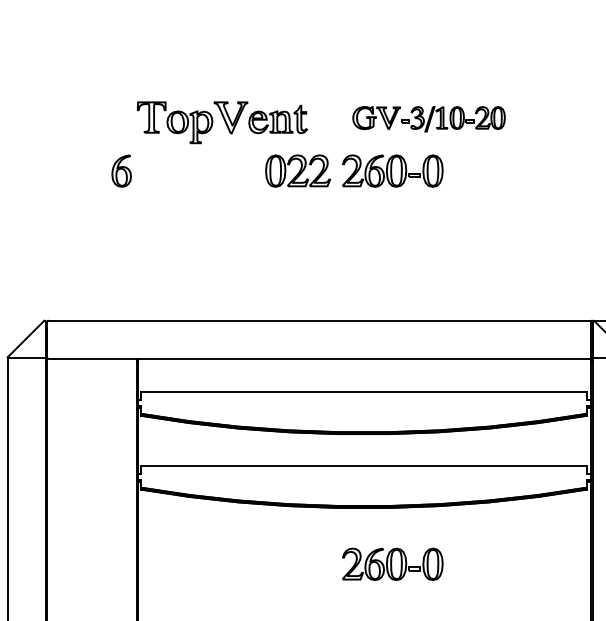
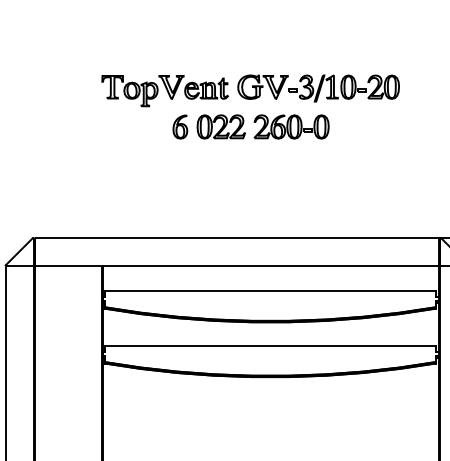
part: (428, 119) -> (318, 88), size x1.43
part: (121, 170) -> (180, 126), moved
part: (392, 563) -> (291, 418), removed

